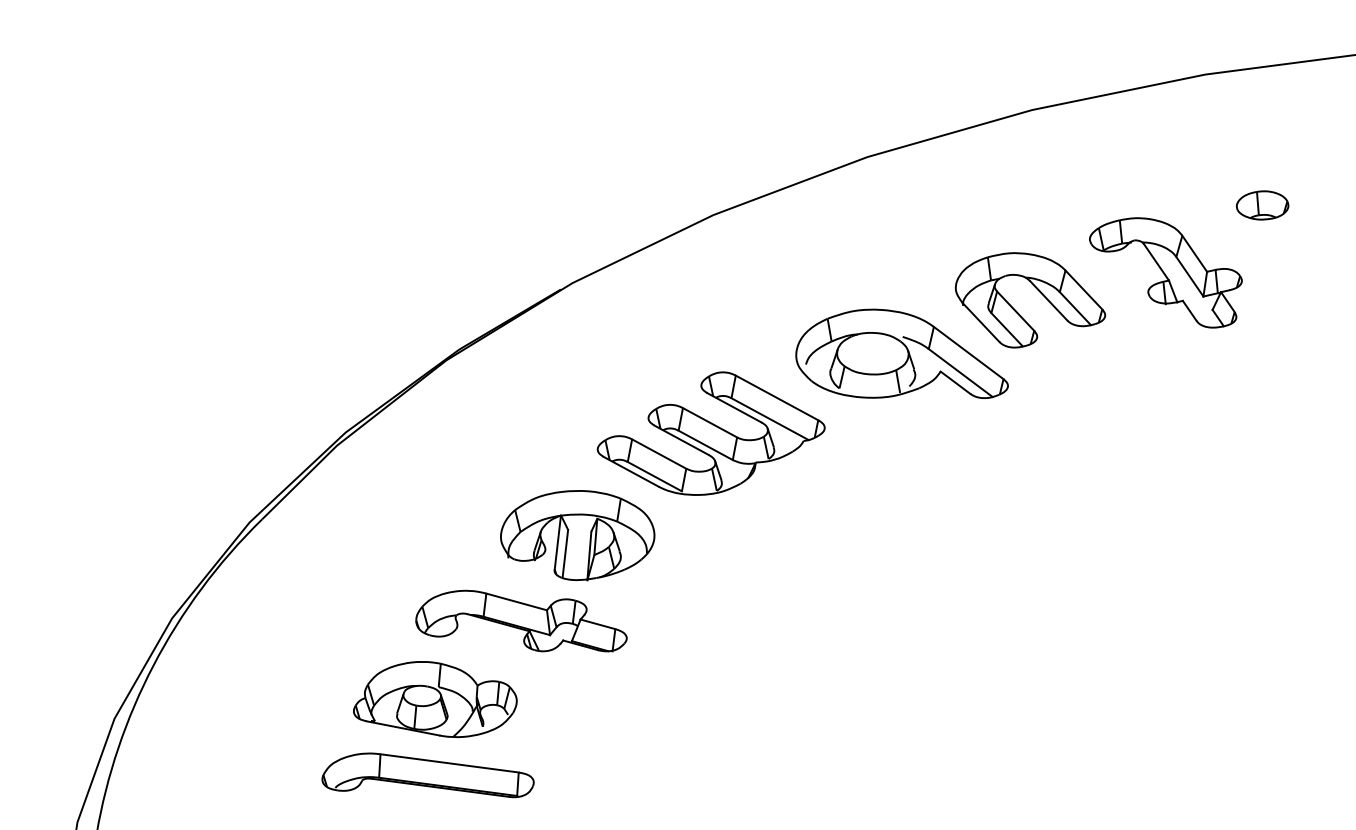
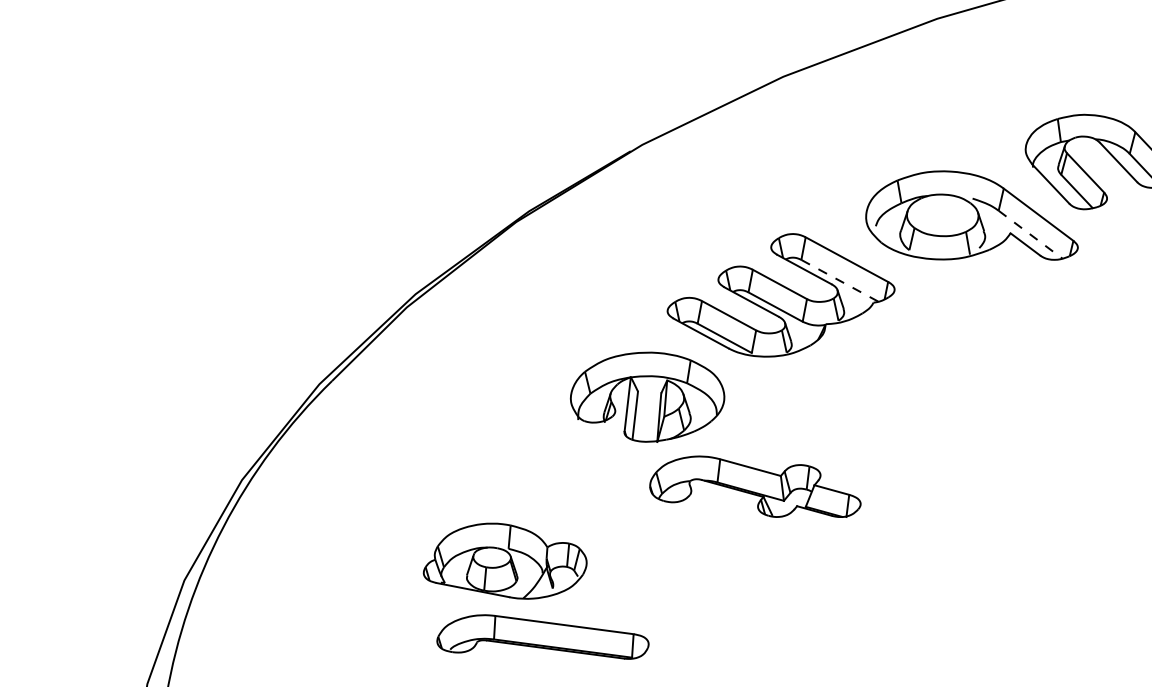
line: (960, 373) -> (1030, 235), solid -> dashed
line: (770, 419) -> (840, 281), solid -> dashed
part: (521, 620) -> (755, 486), moved
part: (427, 775) -> (542, 637), moved

